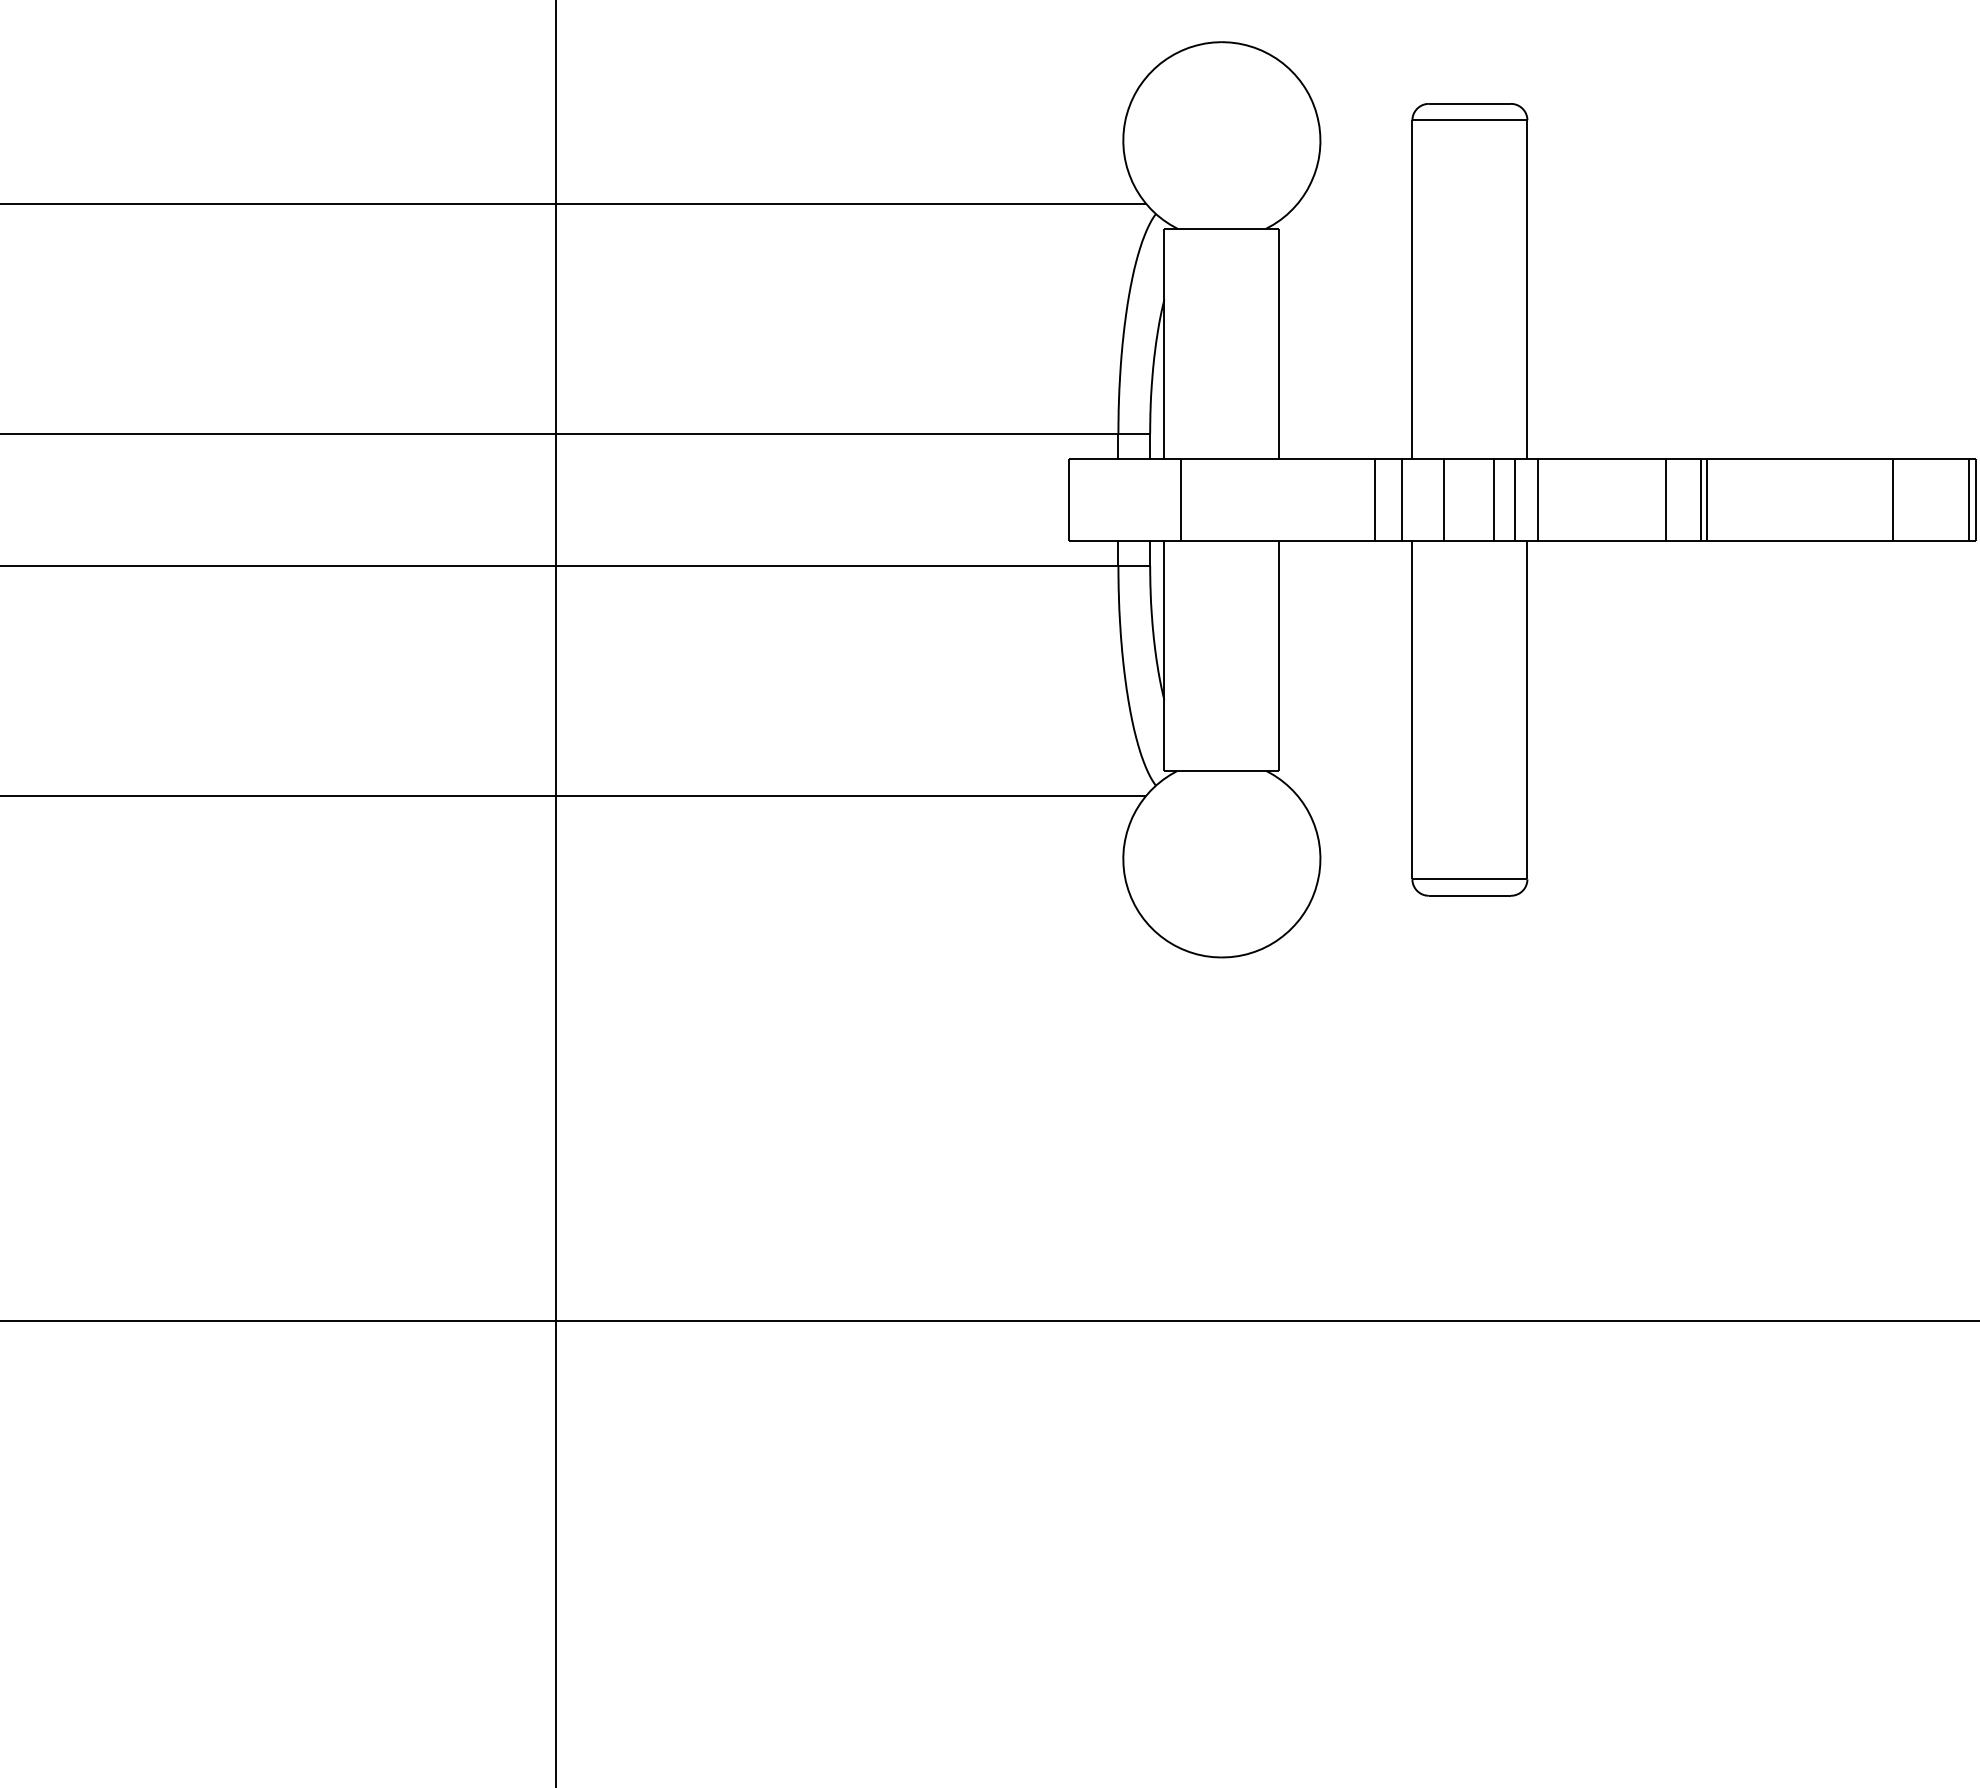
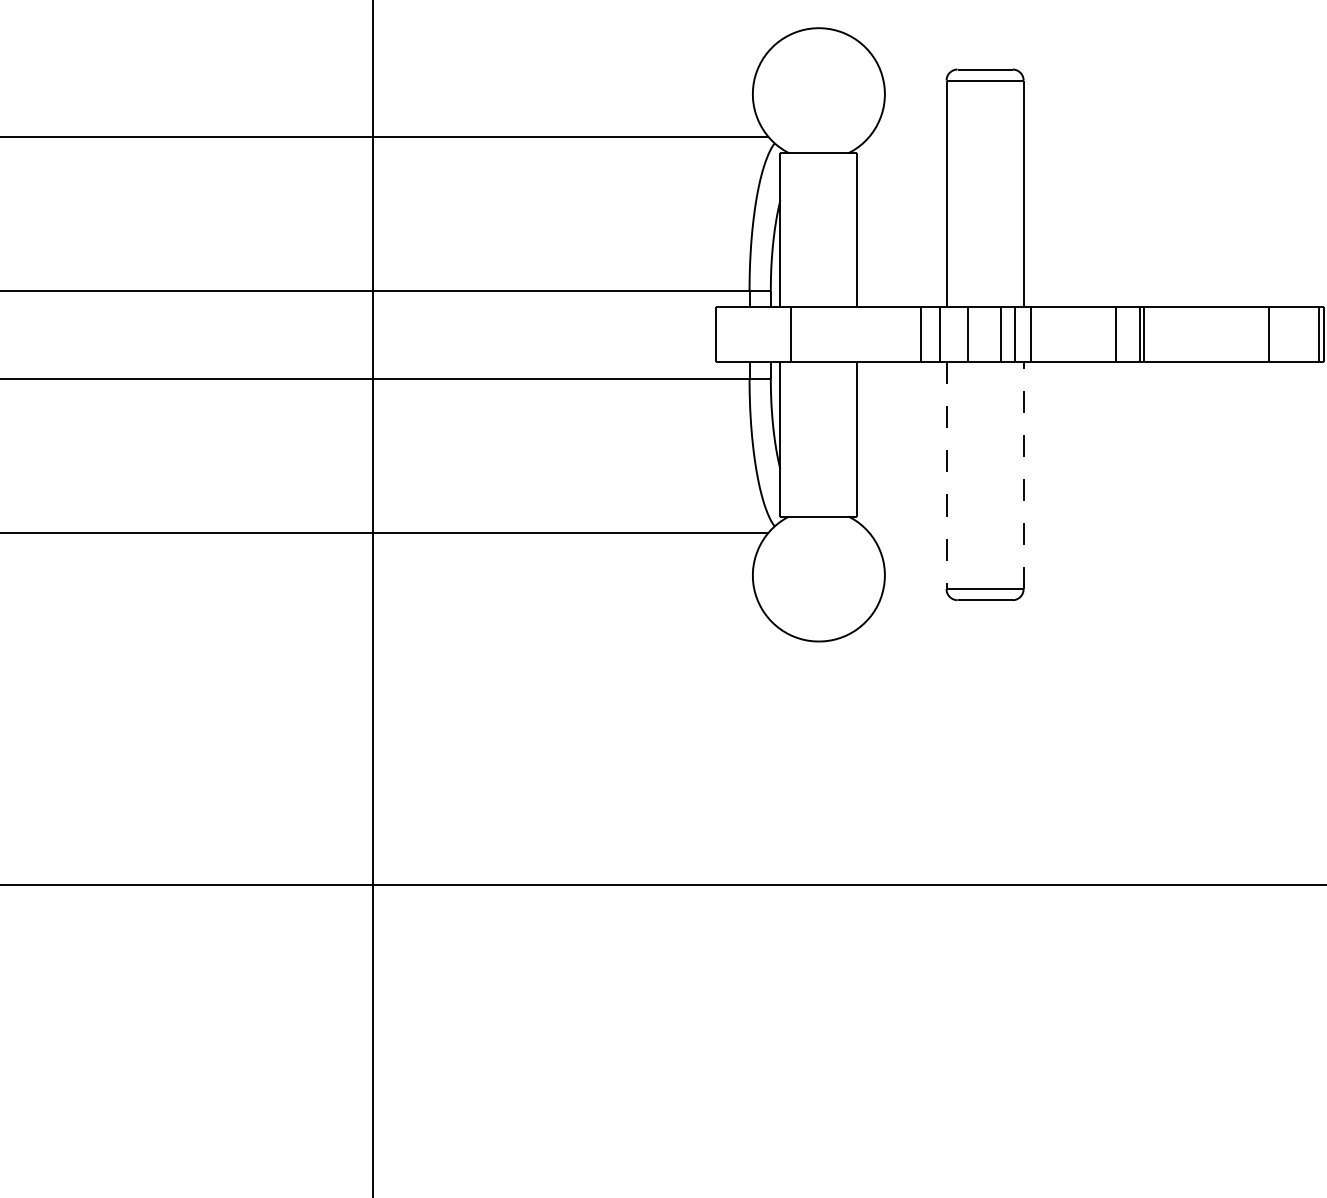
line: (1527, 709) -> (1023, 475), solid -> dashed
line: (1412, 711) -> (946, 476), solid -> dashed

